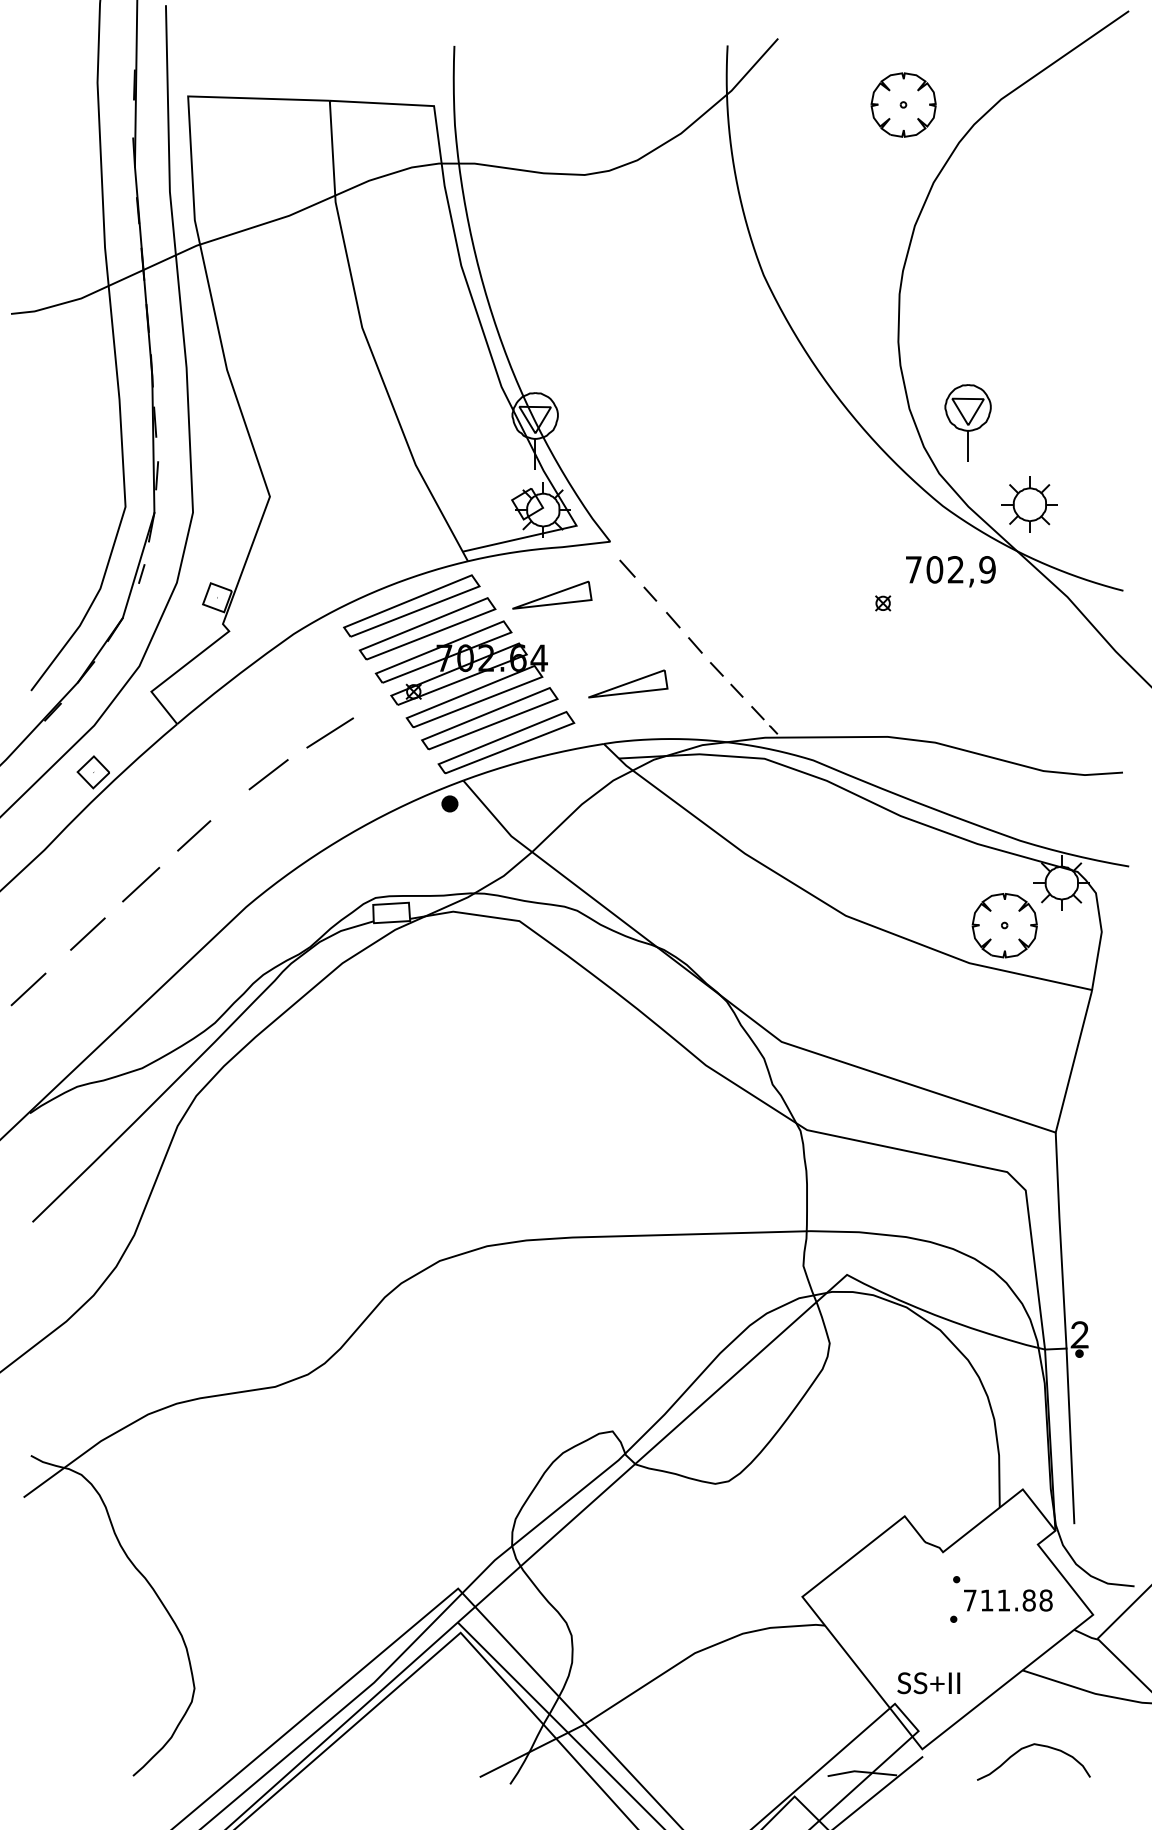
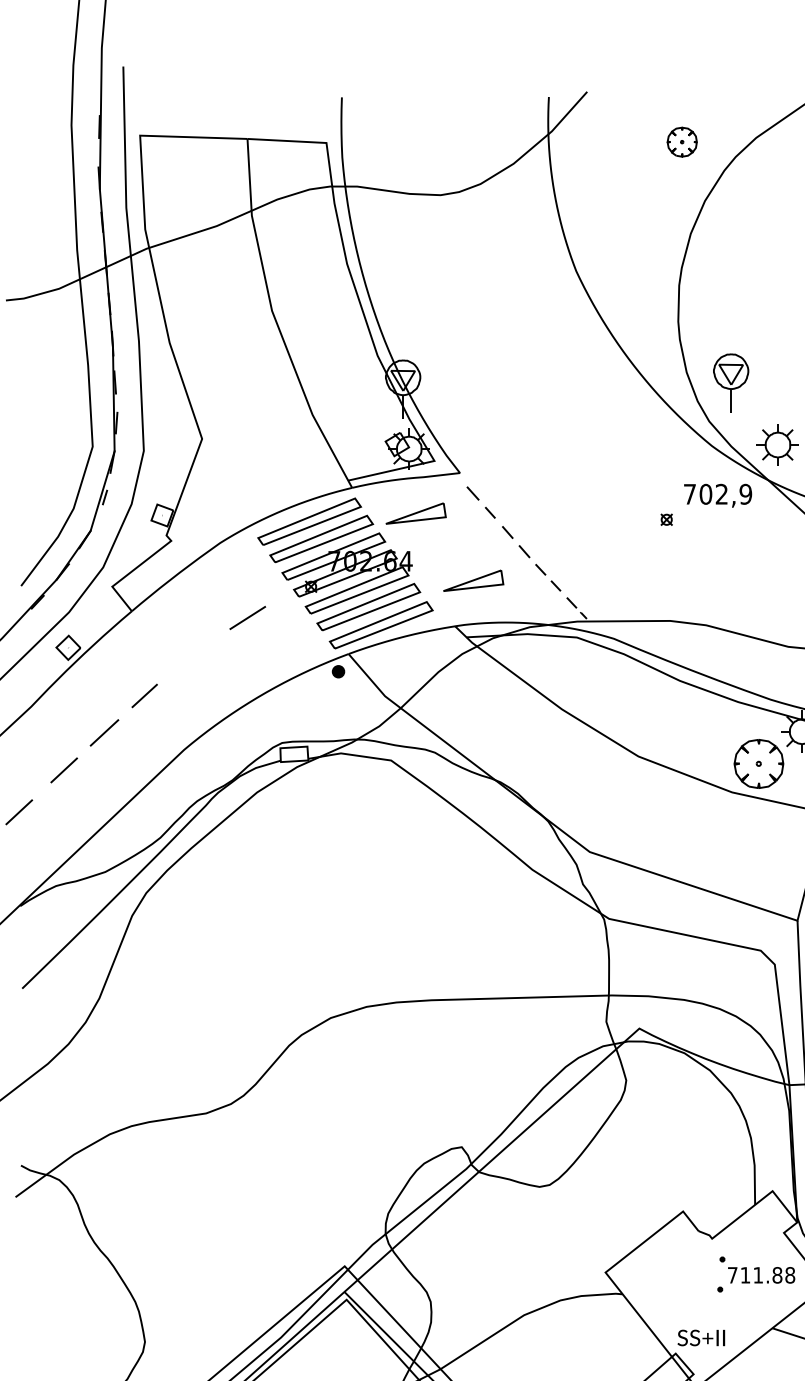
part: (903, 104) -> (682, 141), size x0.6
line: (268, 774) -> (201, 649), removed

